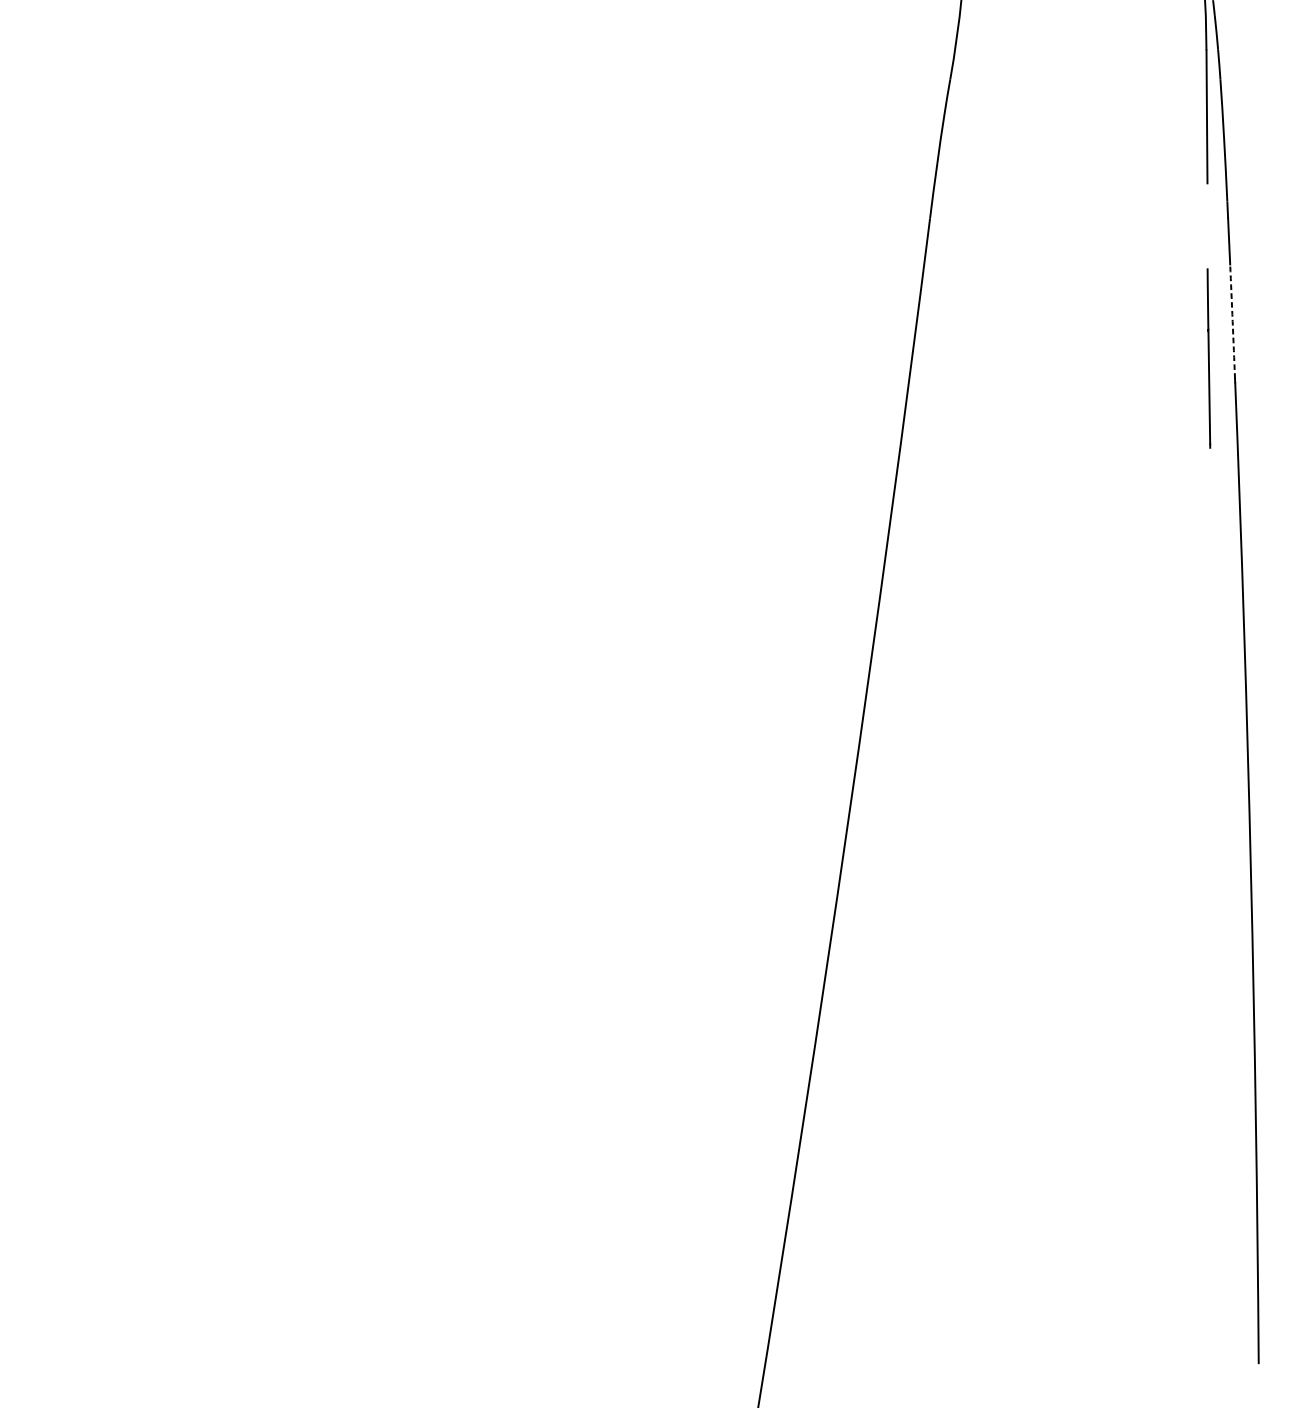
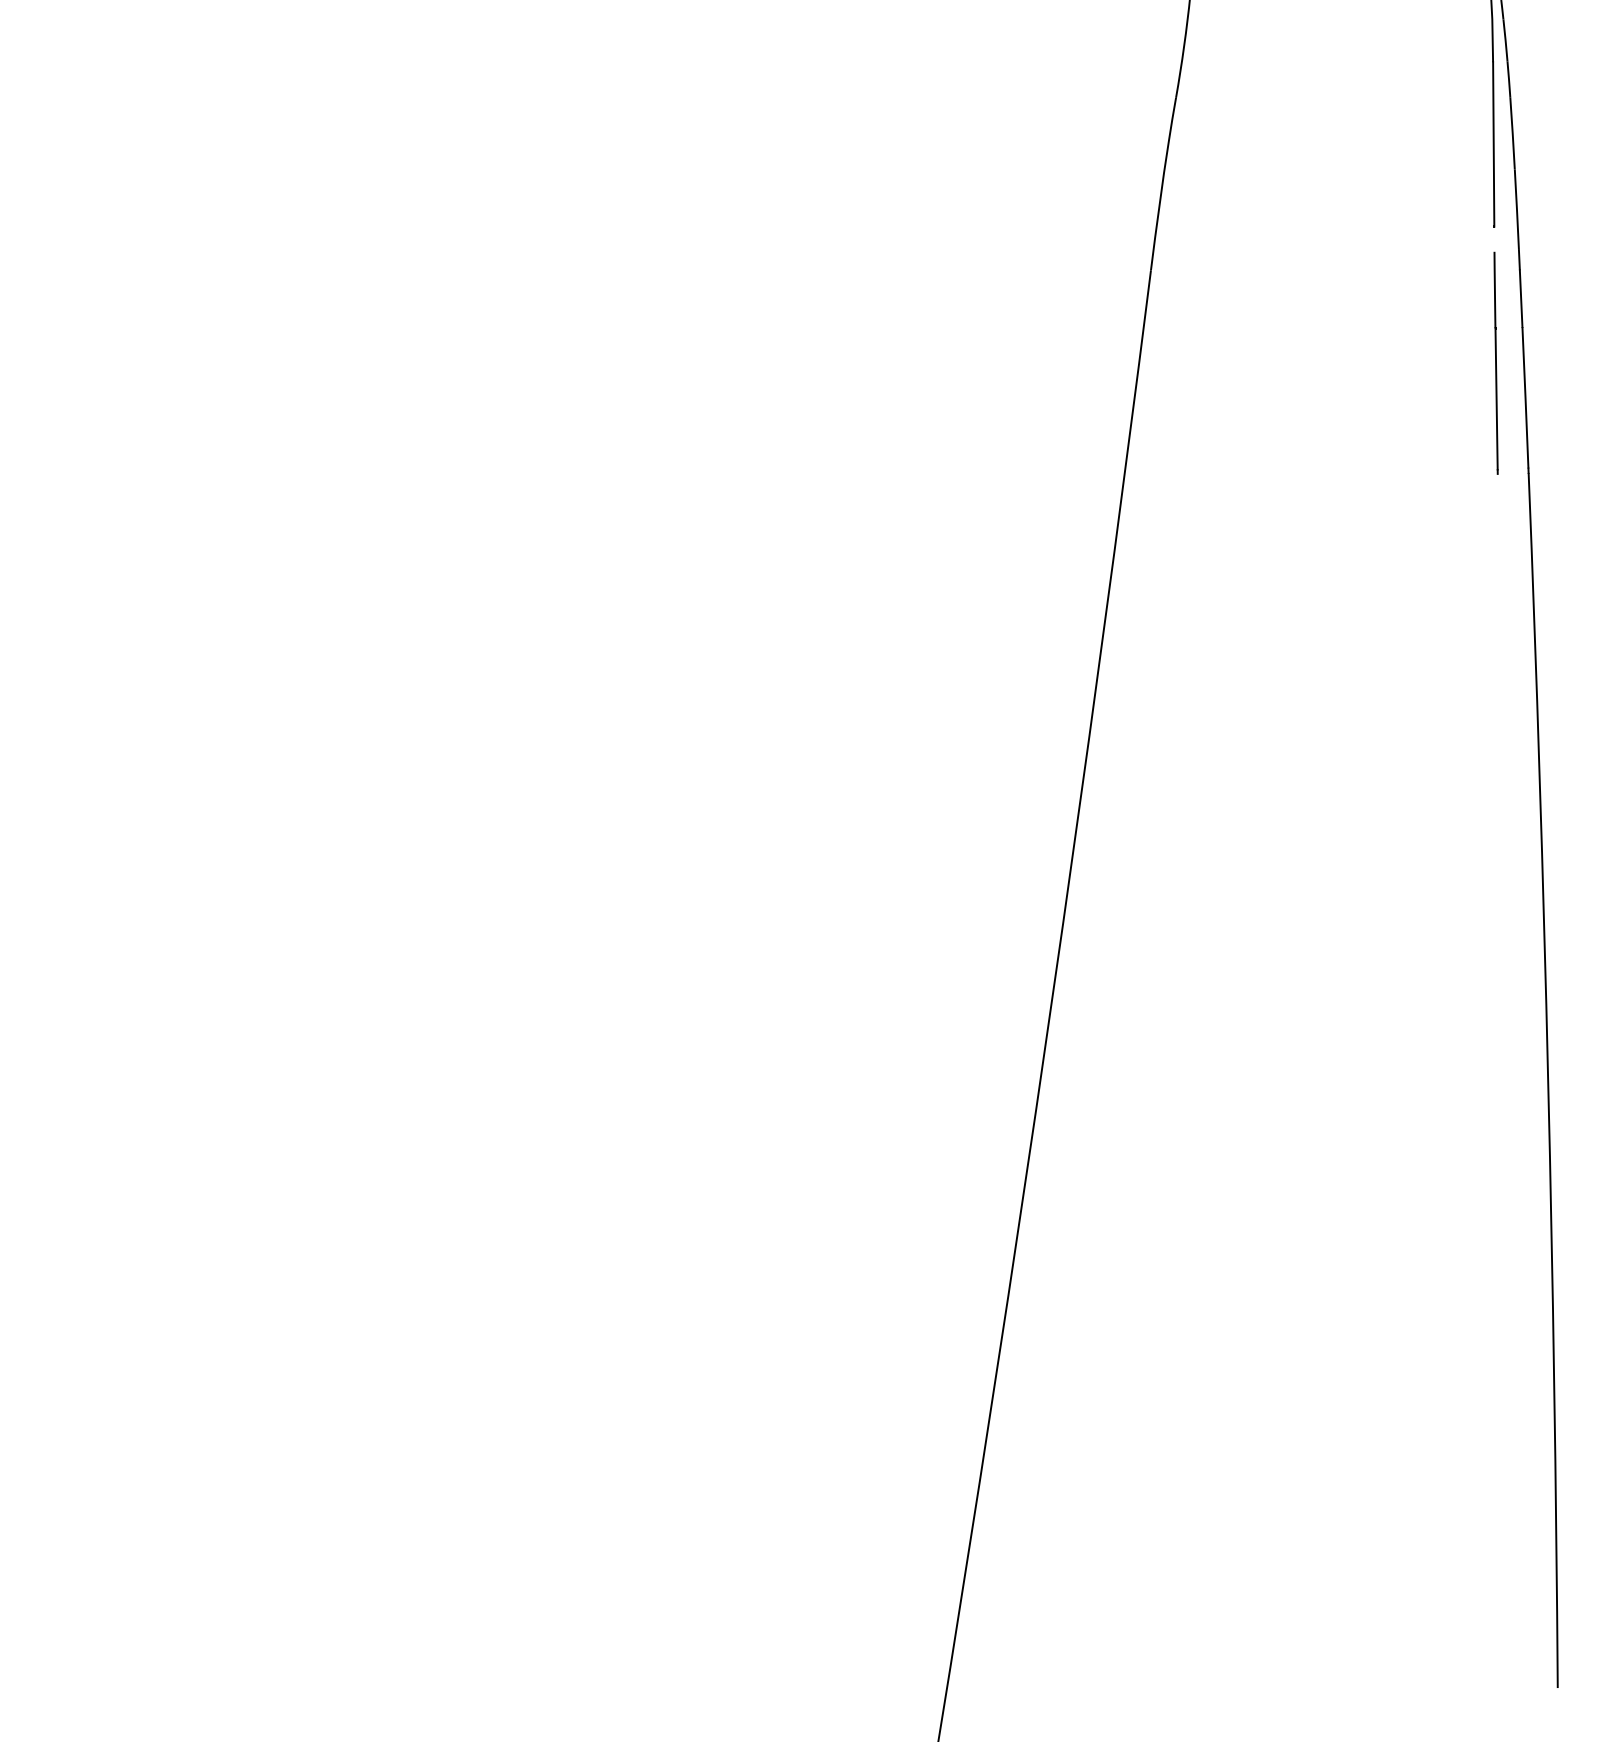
arc: (1232, 321) -> (1525, 397), dashed -> solid
line: (1208, 357) -> (1495, 362), moved

